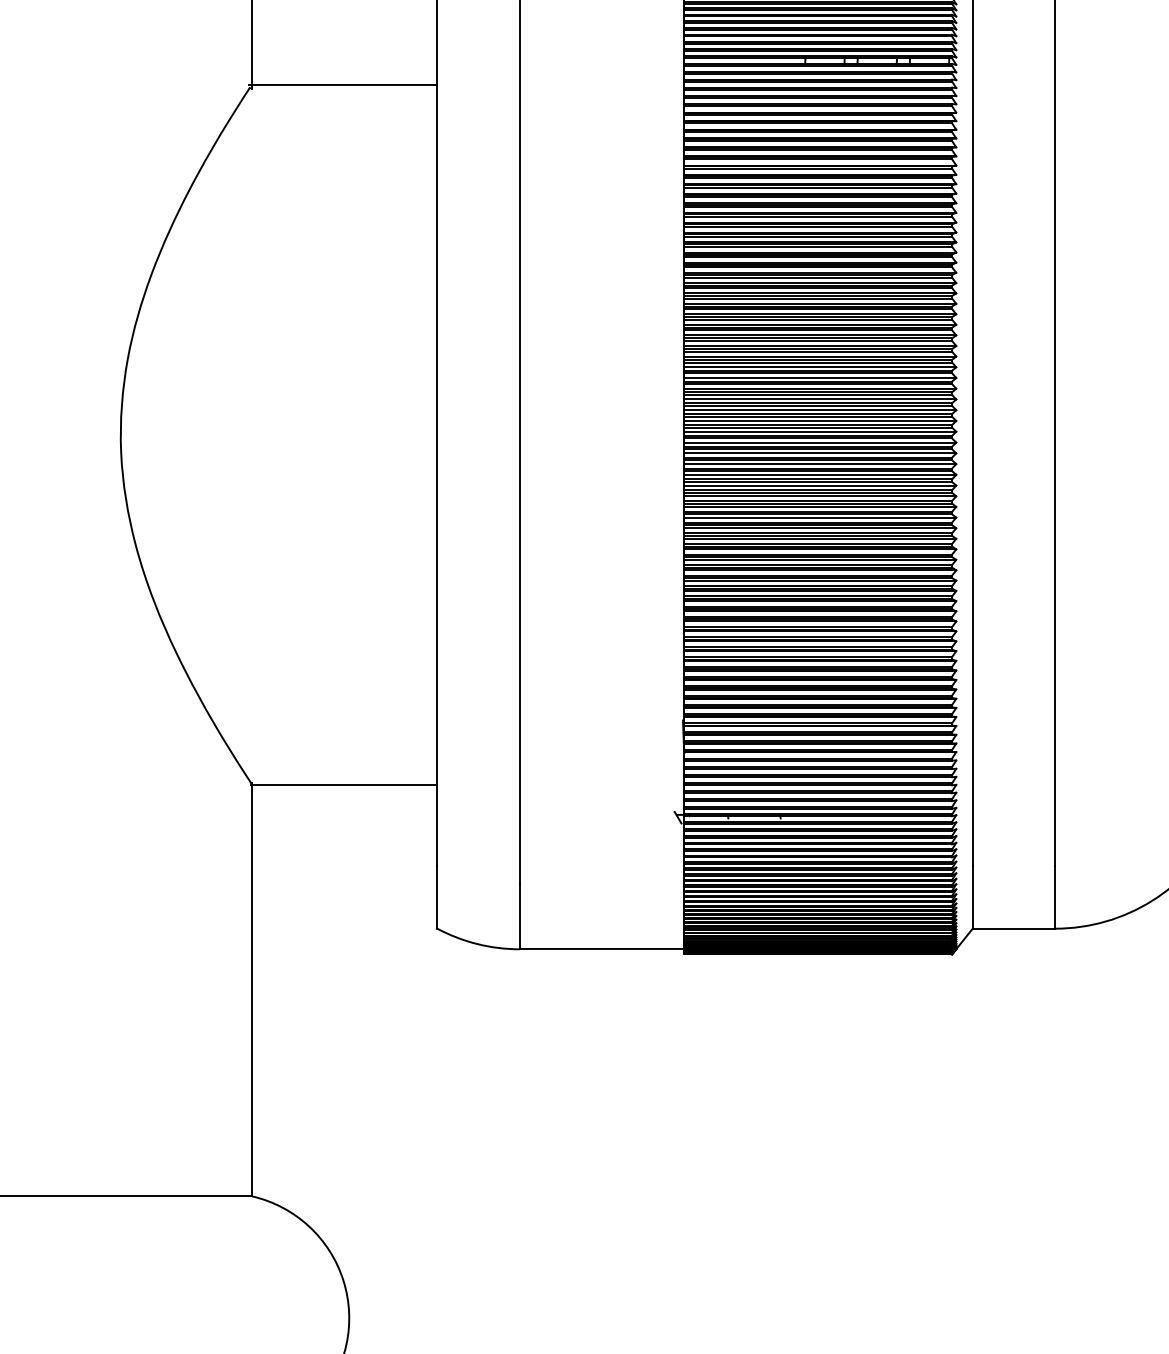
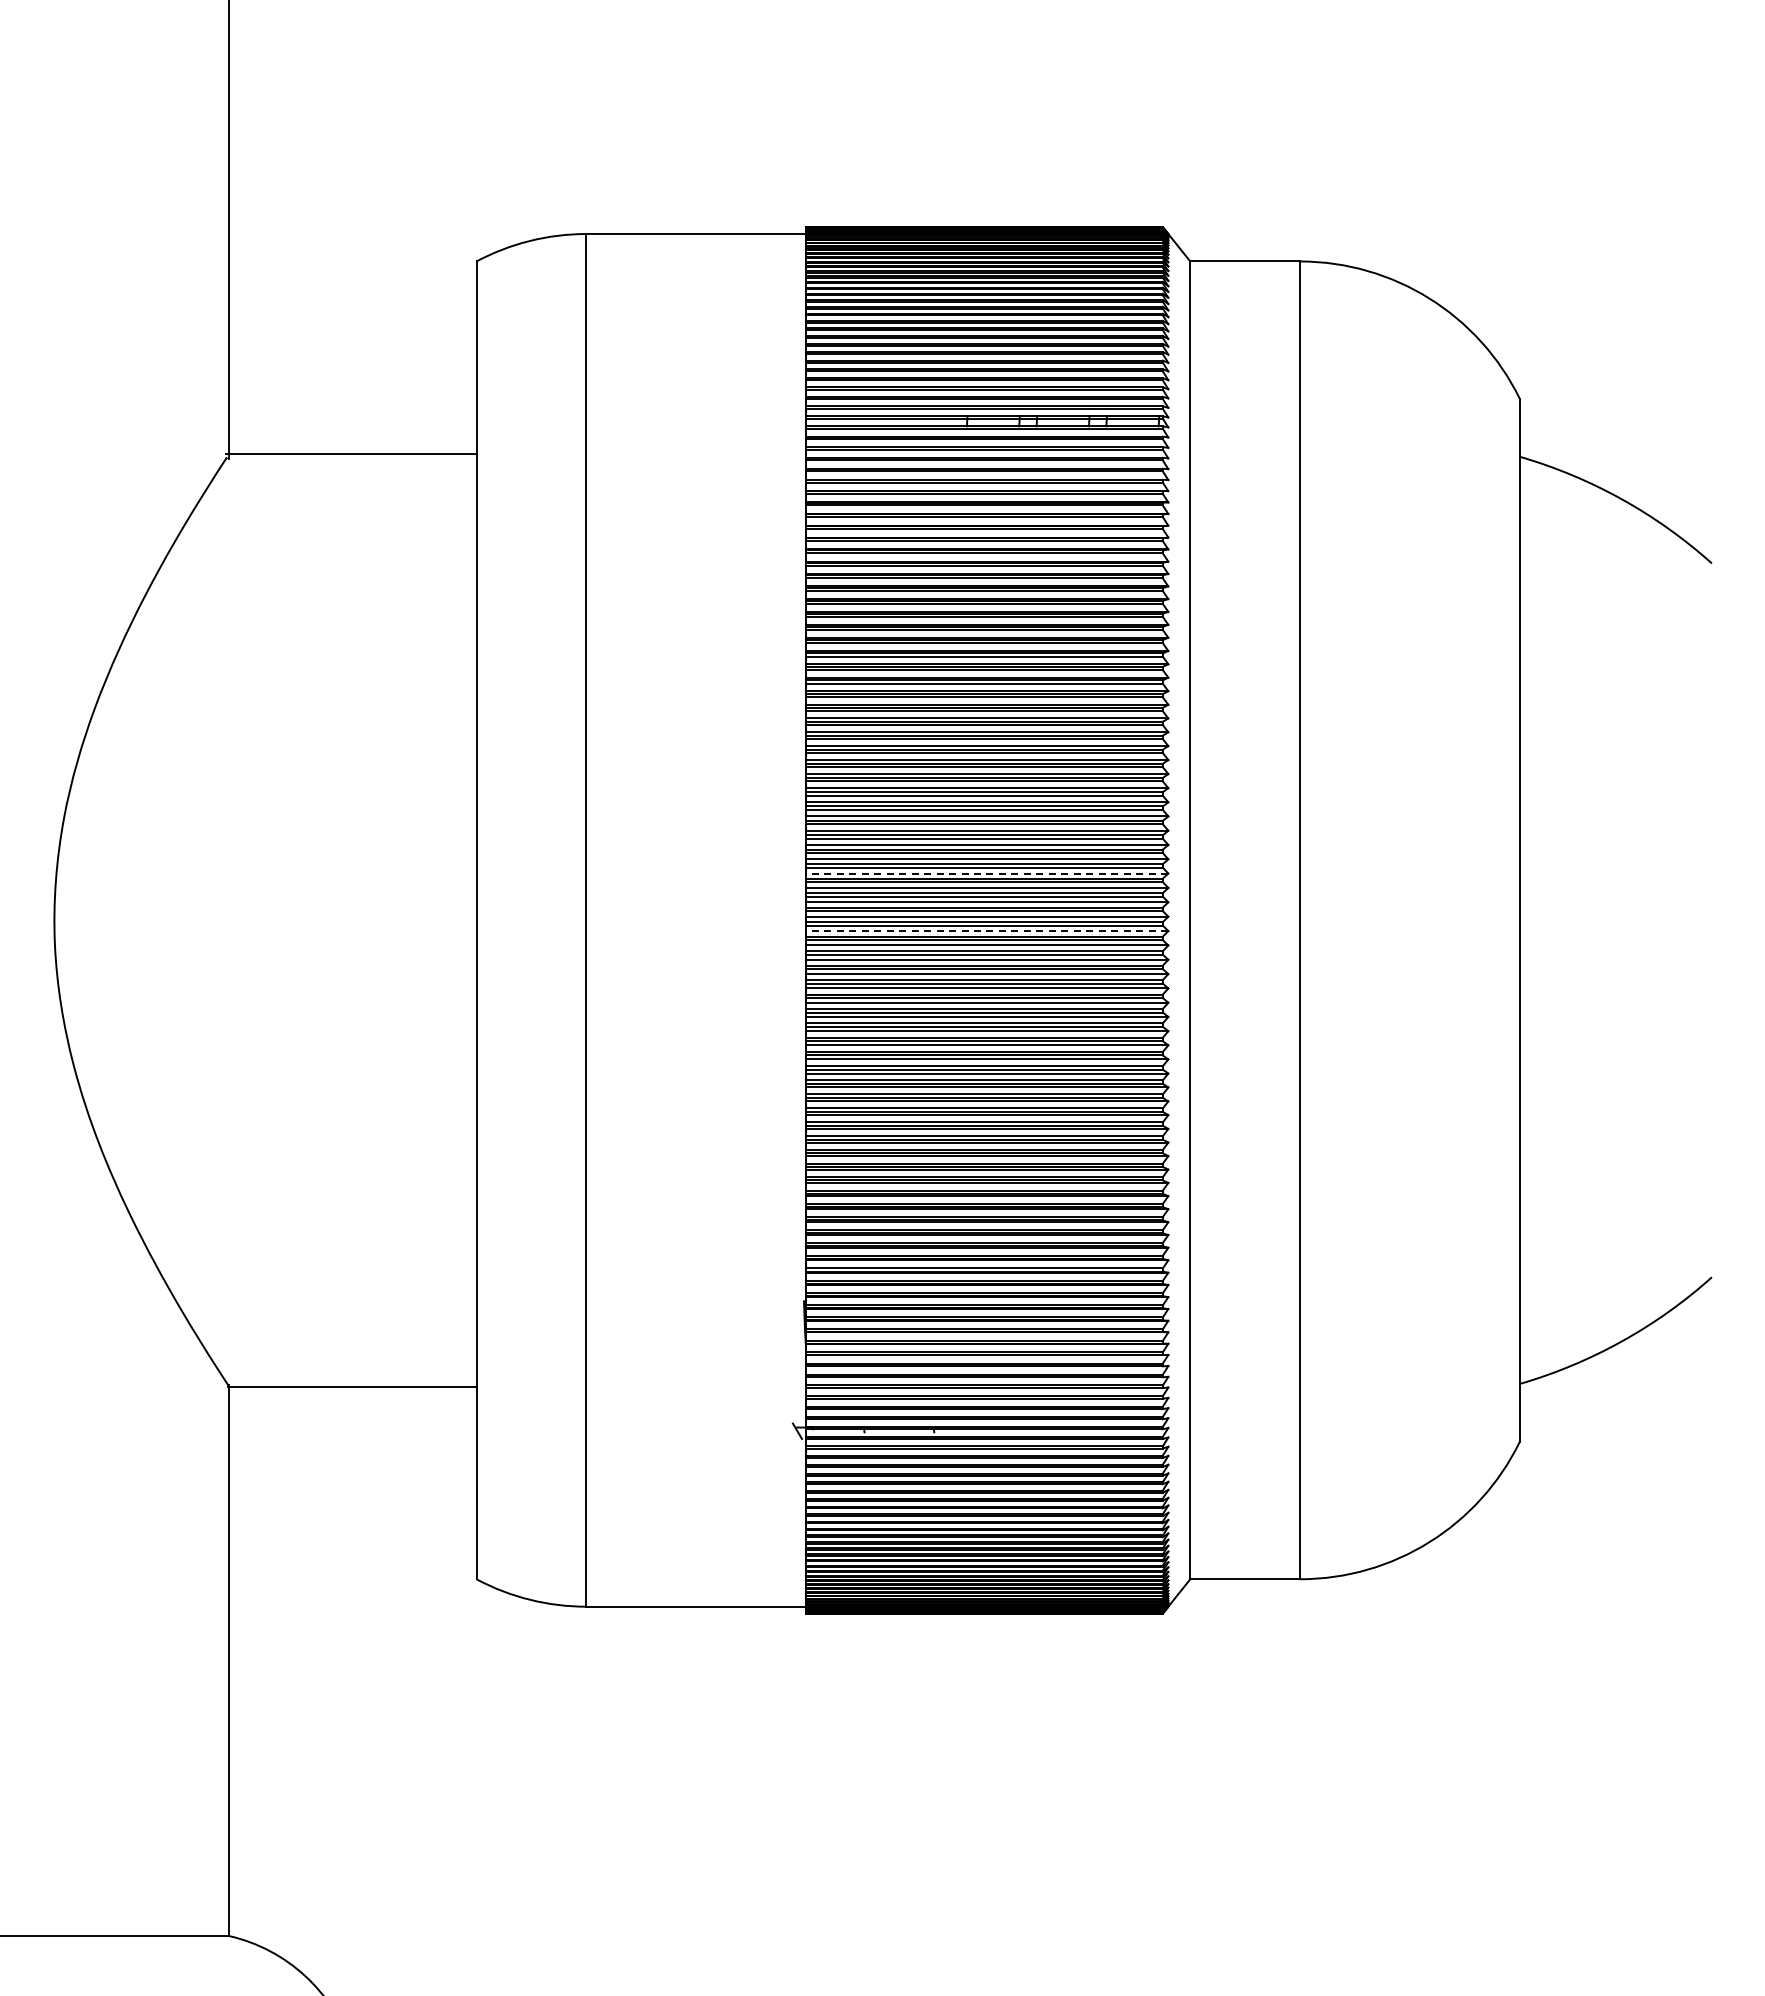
line: (819, 399) -> (986, 873), solid -> dashed
line: (819, 442) -> (986, 931), solid -> dashed

